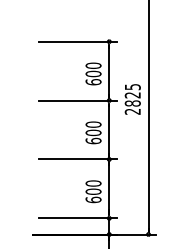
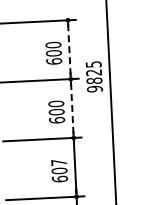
line: (109, 71) -> (69, 50), solid -> dashed
text: (132, 111) -> (94, 88), 2825 -> 9825
line: (109, 130) -> (72, 108), solid -> dashed
text: (93, 183) -> (59, 162), 600 -> 607

